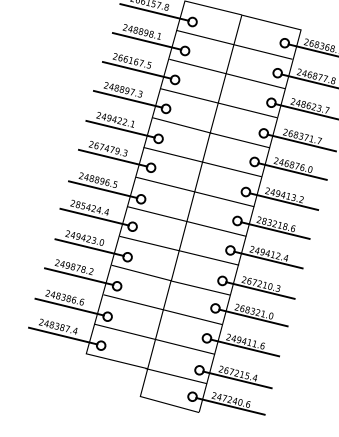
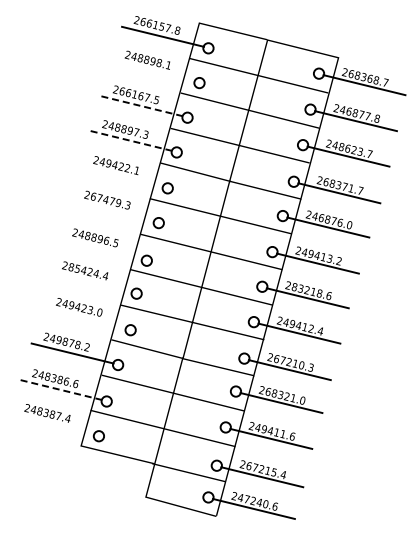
line: (146, 41) -> (153, 71), removed
line: (136, 70) -> (141, 106), solid -> dashed
line: (127, 98) -> (130, 140), solid -> dashed
line: (120, 128) -> (122, 176), removed
line: (113, 158) -> (113, 211), removed
line: (103, 189) -> (101, 249), removed
line: (94, 217) -> (91, 282), removed
line: (89, 247) -> (85, 318), removed
line: (69, 306) -> (60, 389), solid -> dashed
line: (63, 335) -> (53, 424), removed

